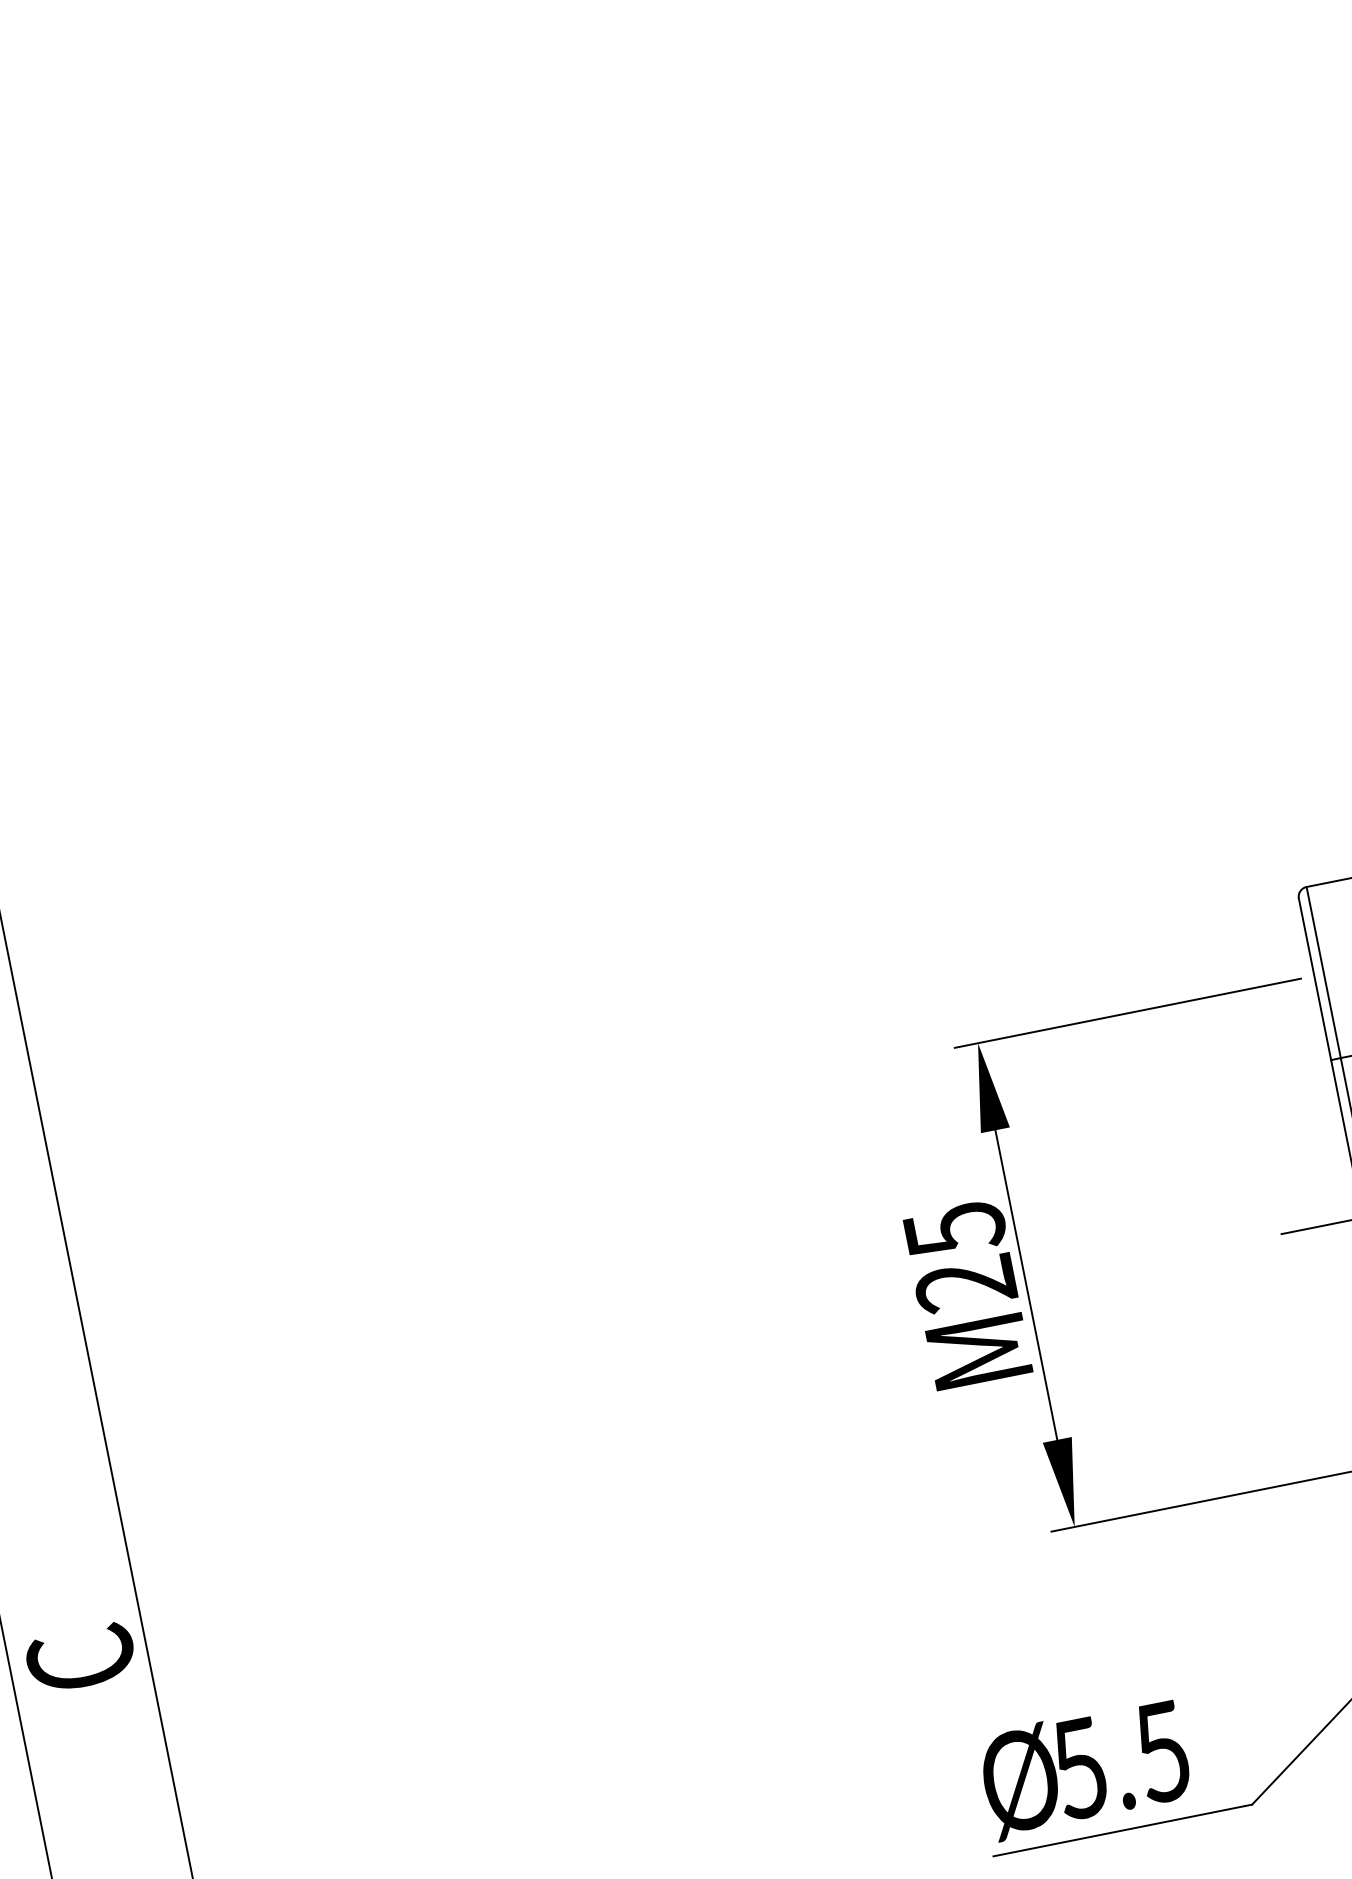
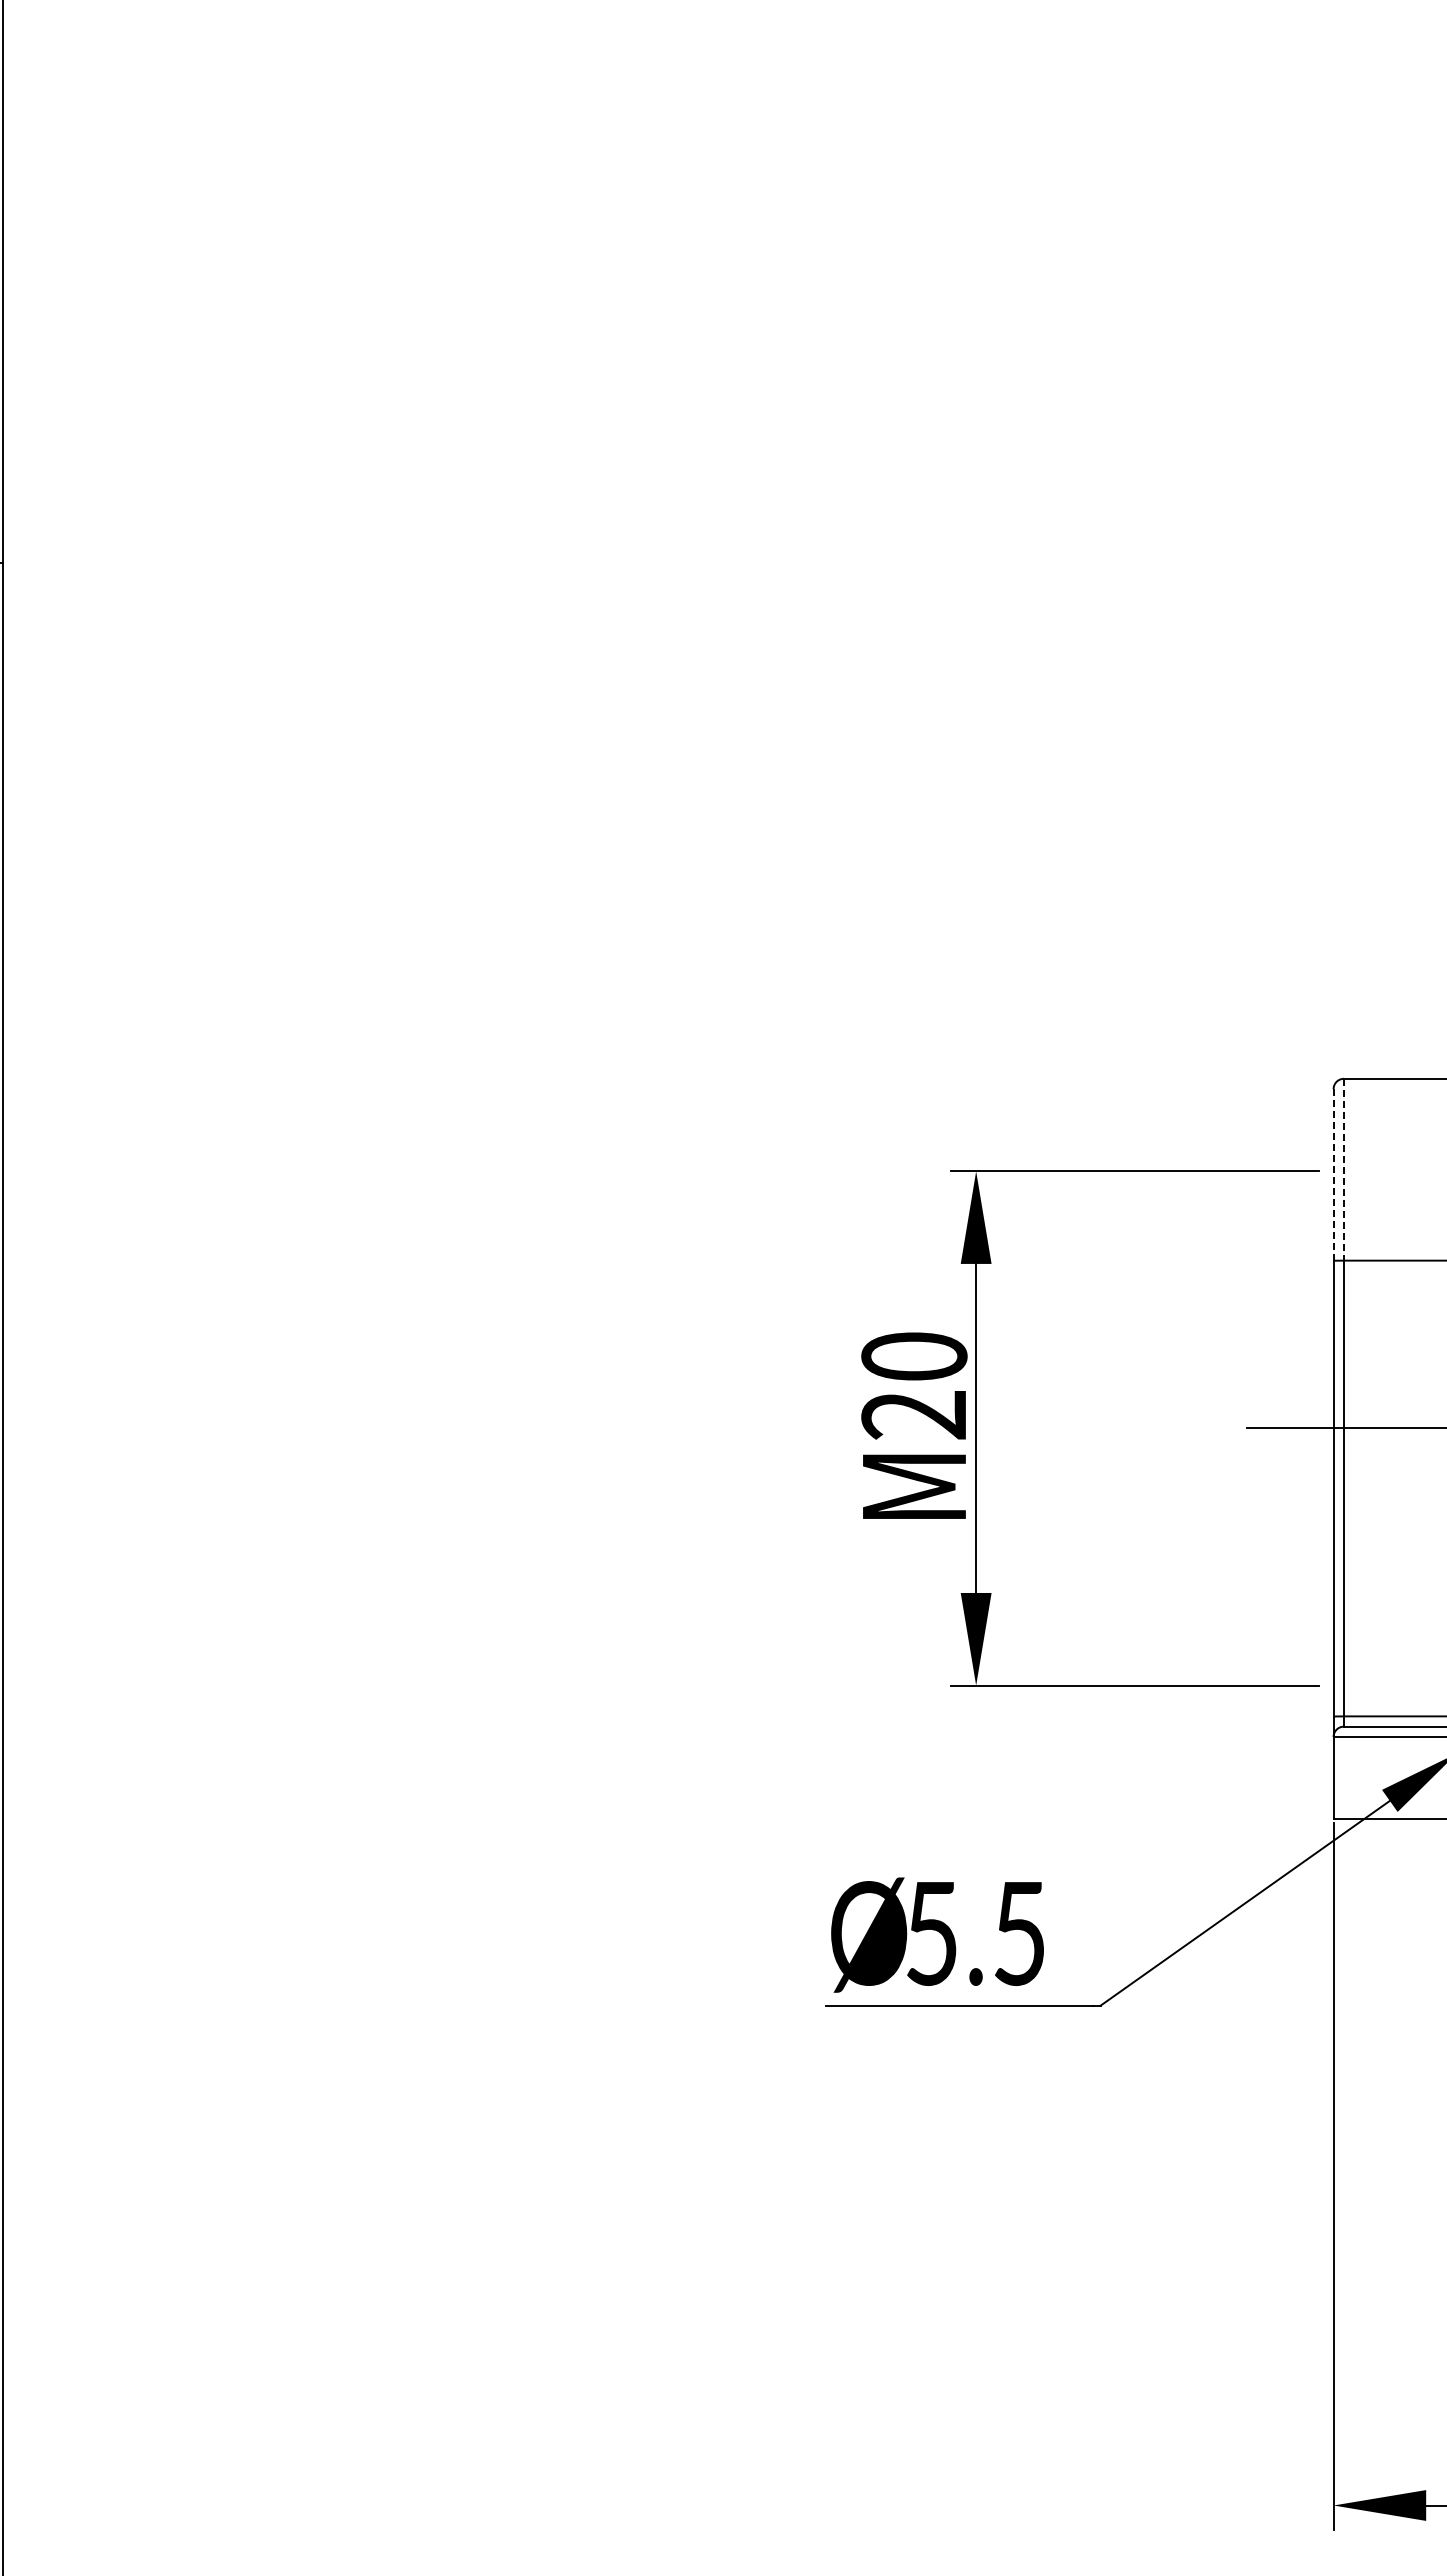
line: (1323, 972) -> (1343, 1169), solid -> dashed
line: (1314, 978) -> (1333, 1174), solid -> dashed
text: (955, 1229) -> (914, 1357), M25 -> M20

